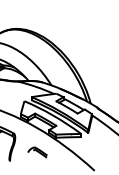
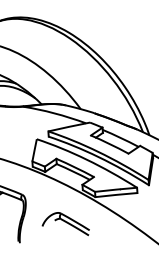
part: (37, 152) -> (65, 224), size x1.43

